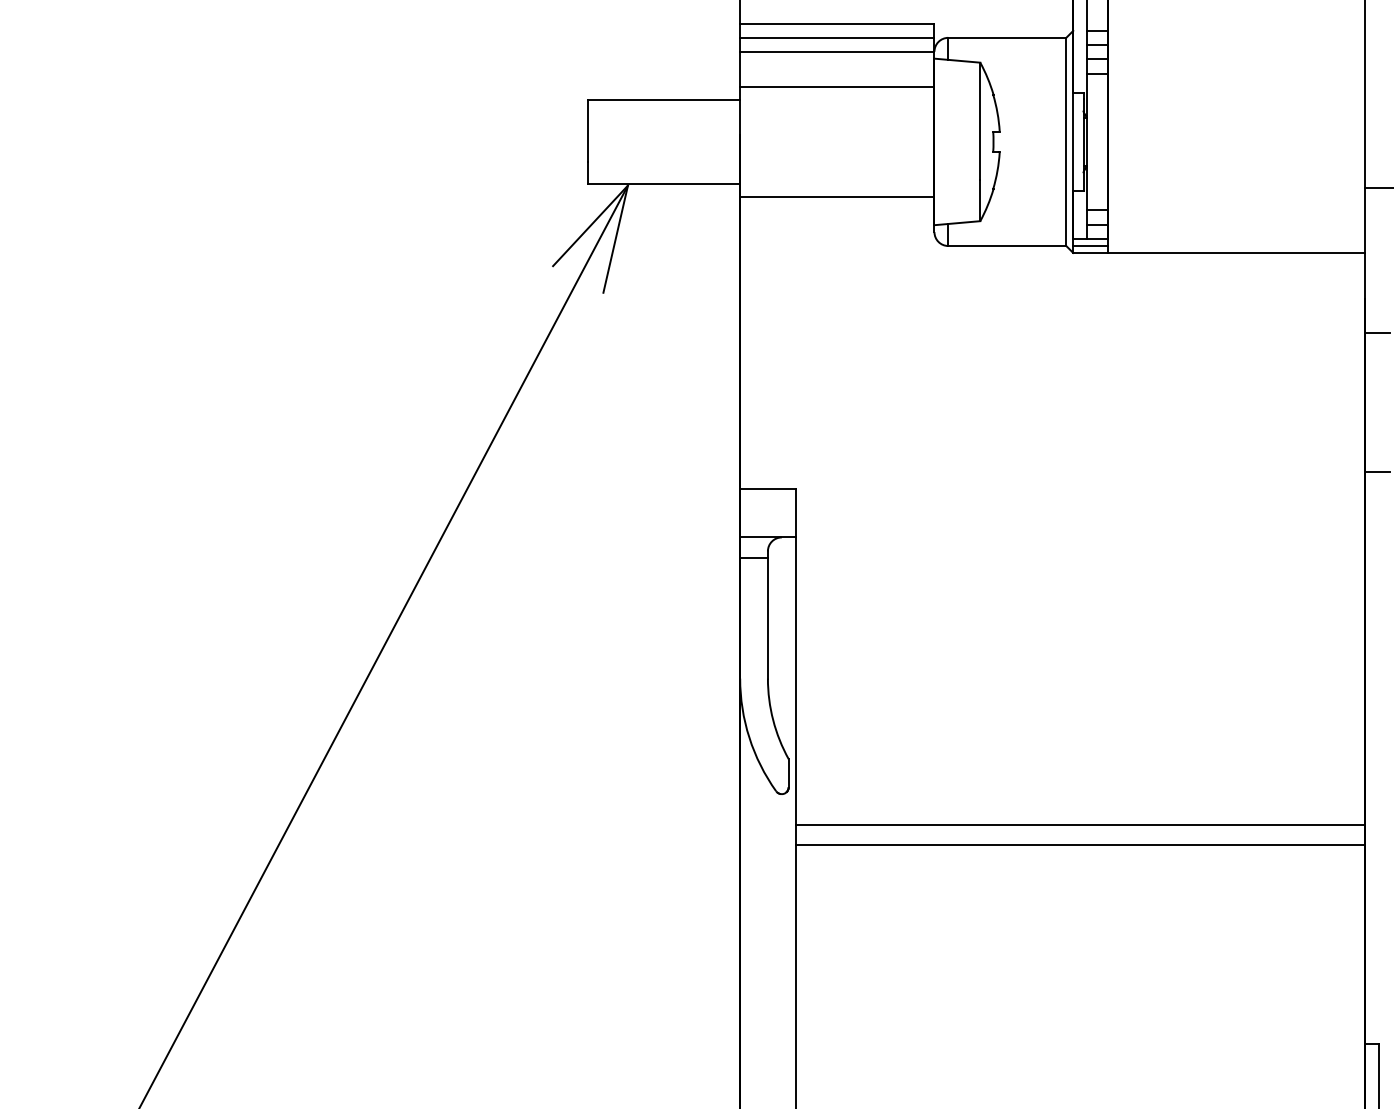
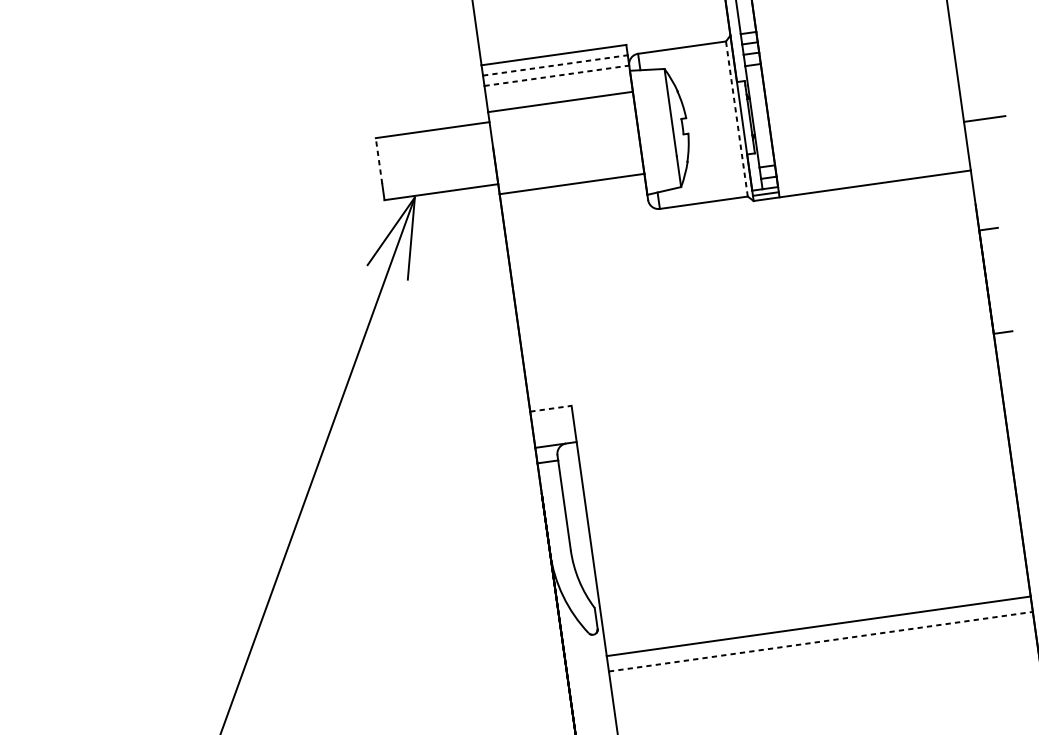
line: (837, 37) -> (555, 65), solid -> dashed
line: (837, 51) -> (556, 75), solid -> dashed
line: (587, 131) -> (379, 161), solid -> dashed
line: (1066, 141) -> (737, 118), solid -> dashed
line: (767, 488) -> (550, 408), solid -> dashed
line: (1080, 845) -> (821, 641), solid -> dashed

